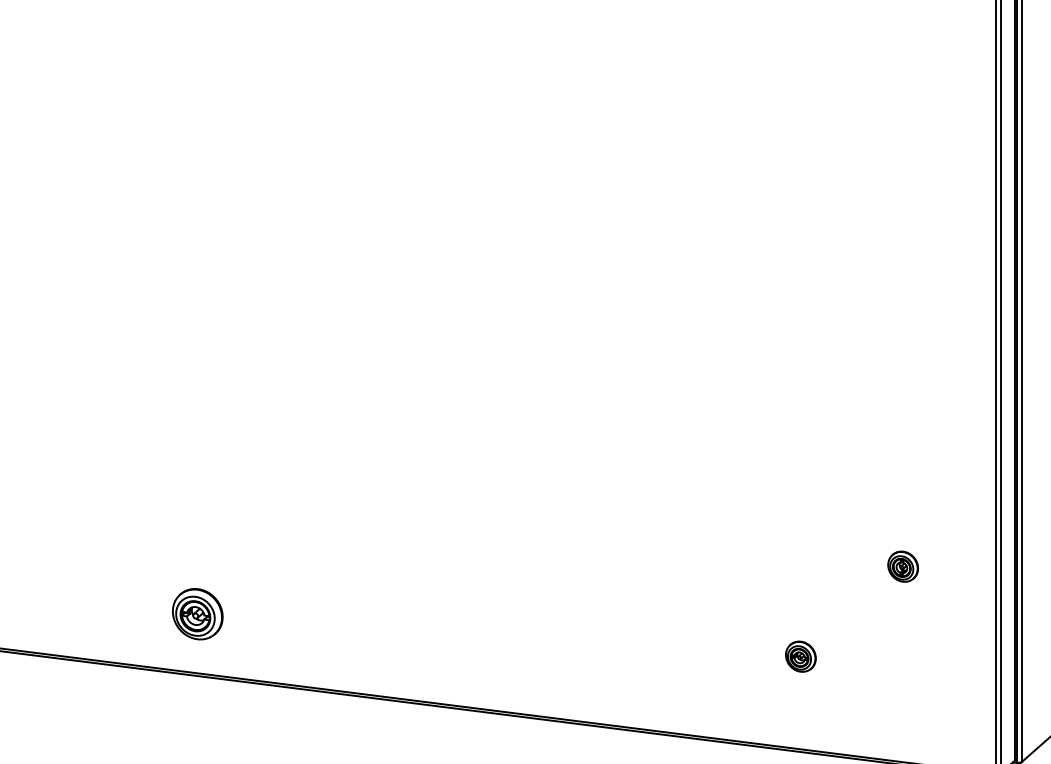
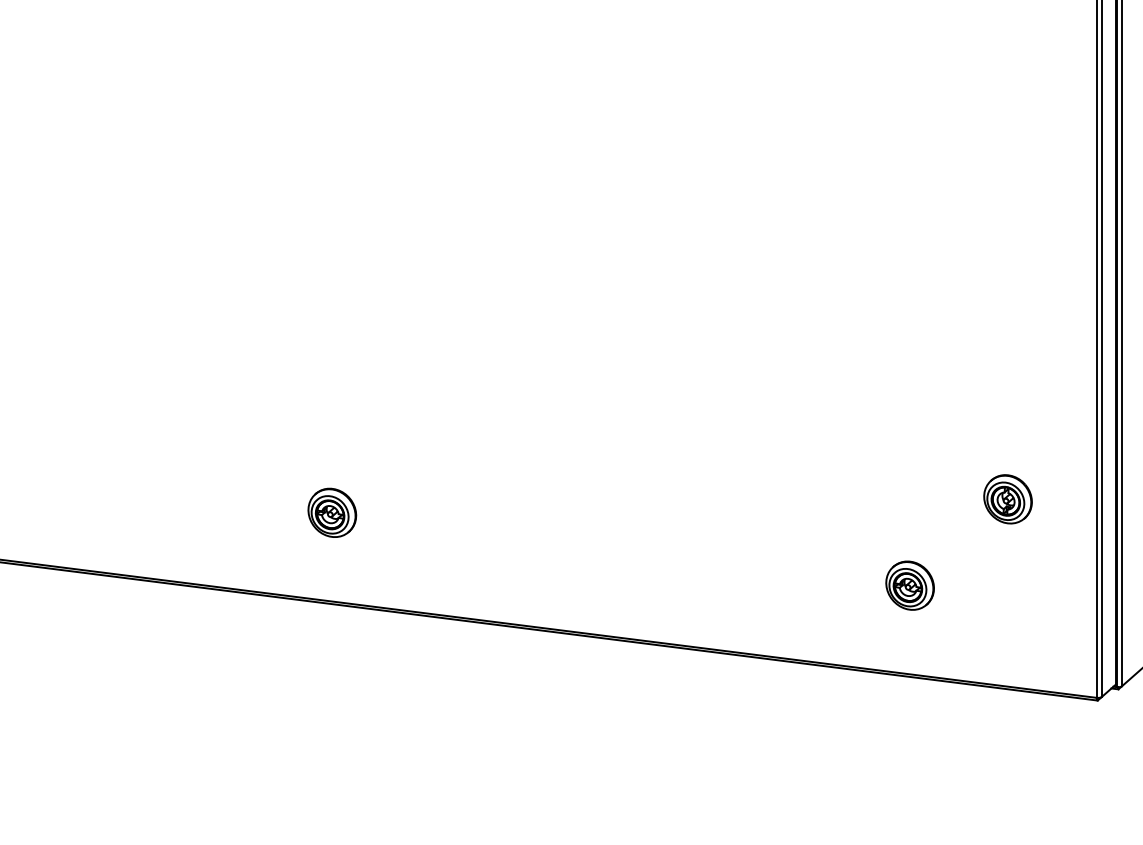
part: (902, 566) -> (1007, 499), size x1.67
part: (197, 613) -> (332, 512), moved
part: (800, 656) -> (909, 585), size x1.67

